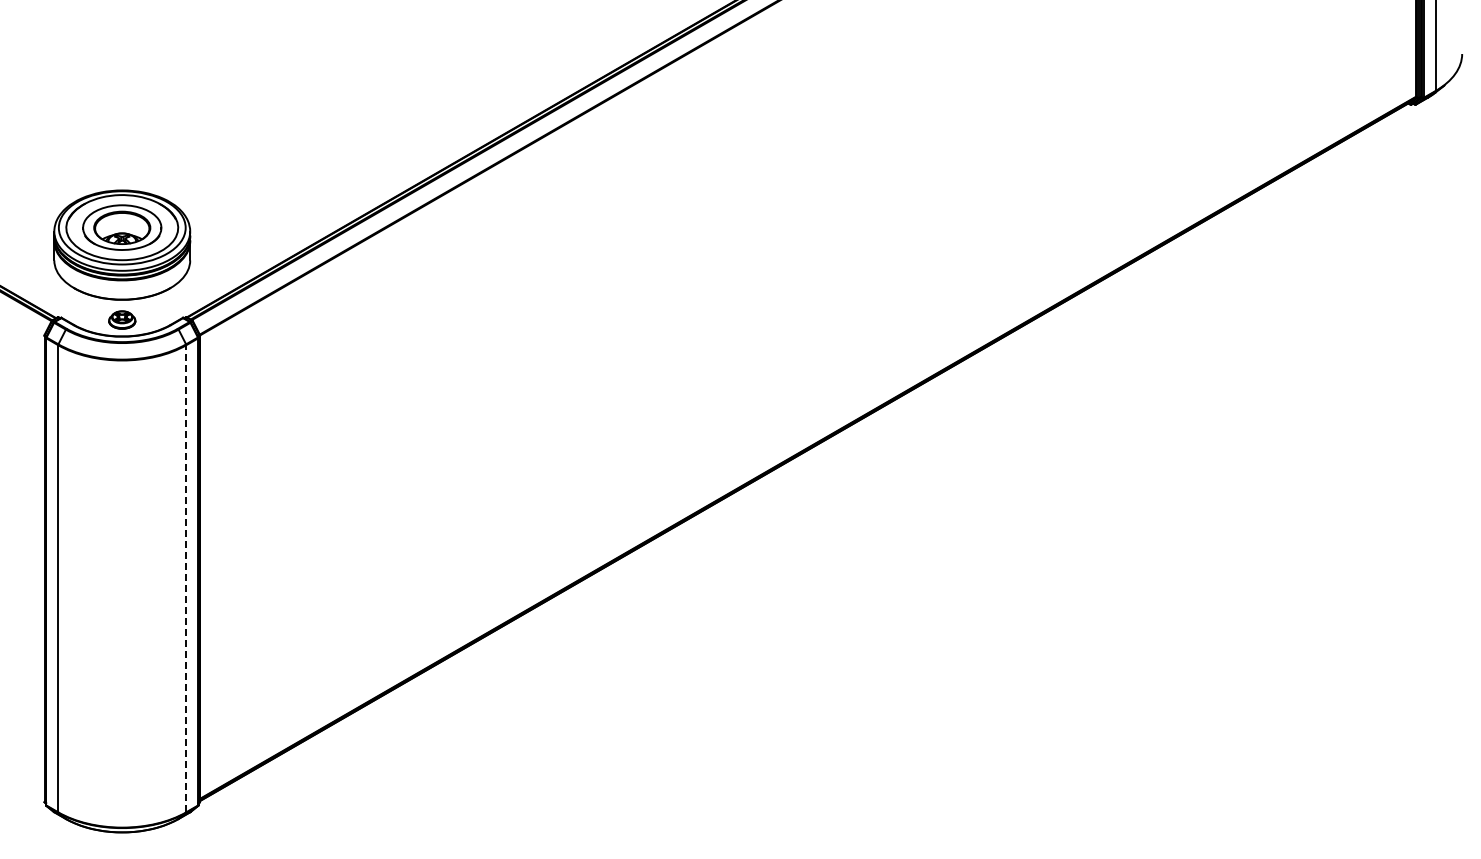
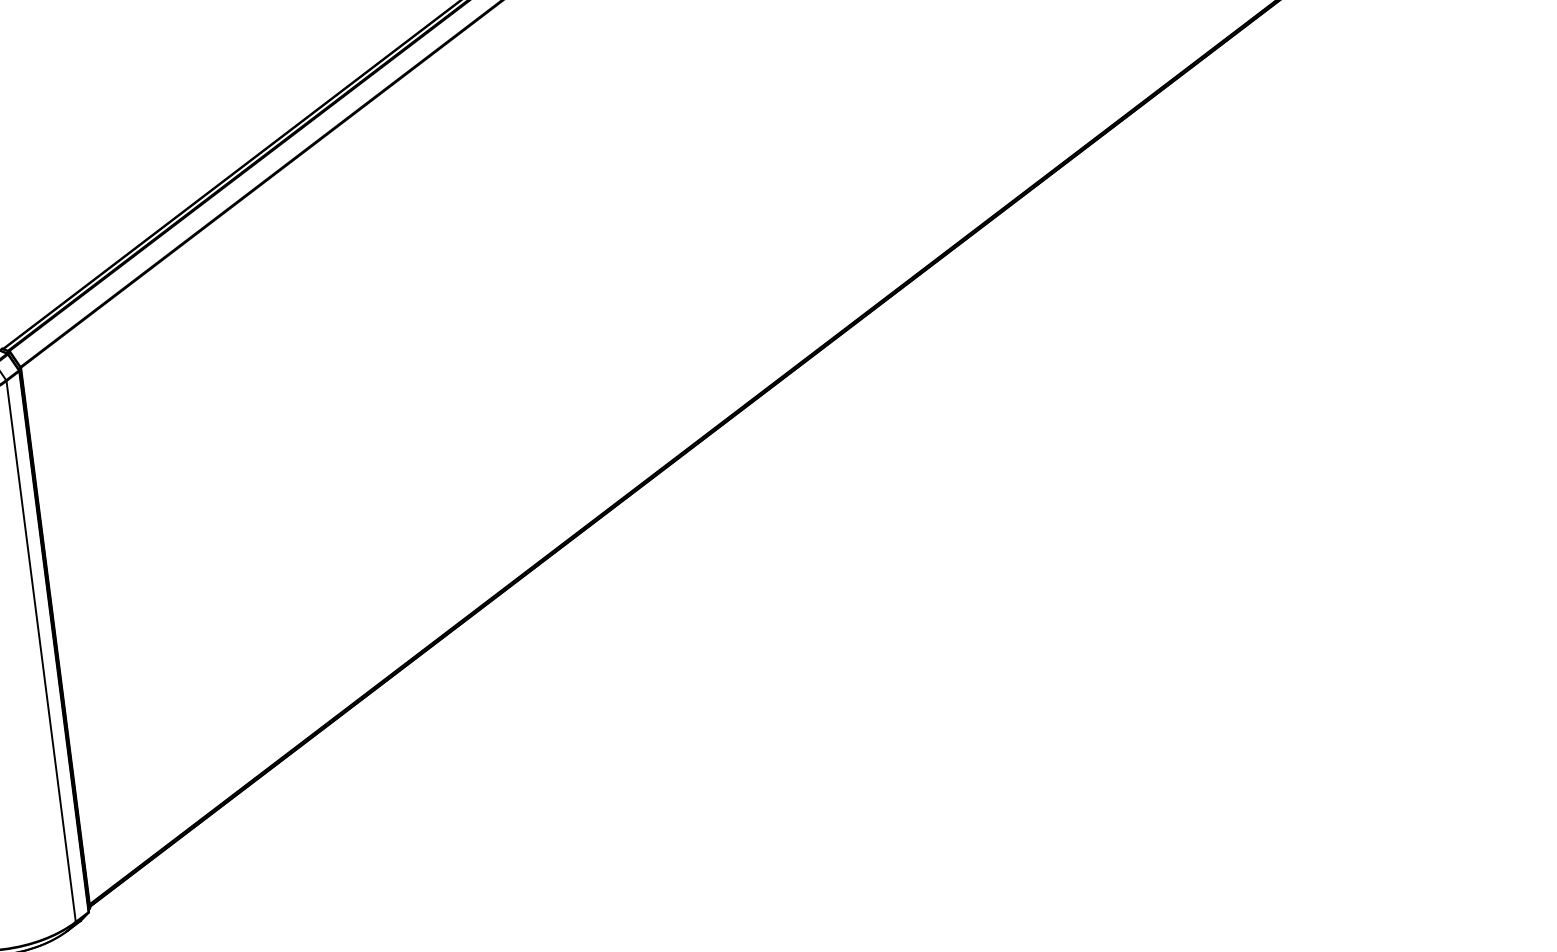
line: (186, 578) -> (41, 651), dashed -> solid

